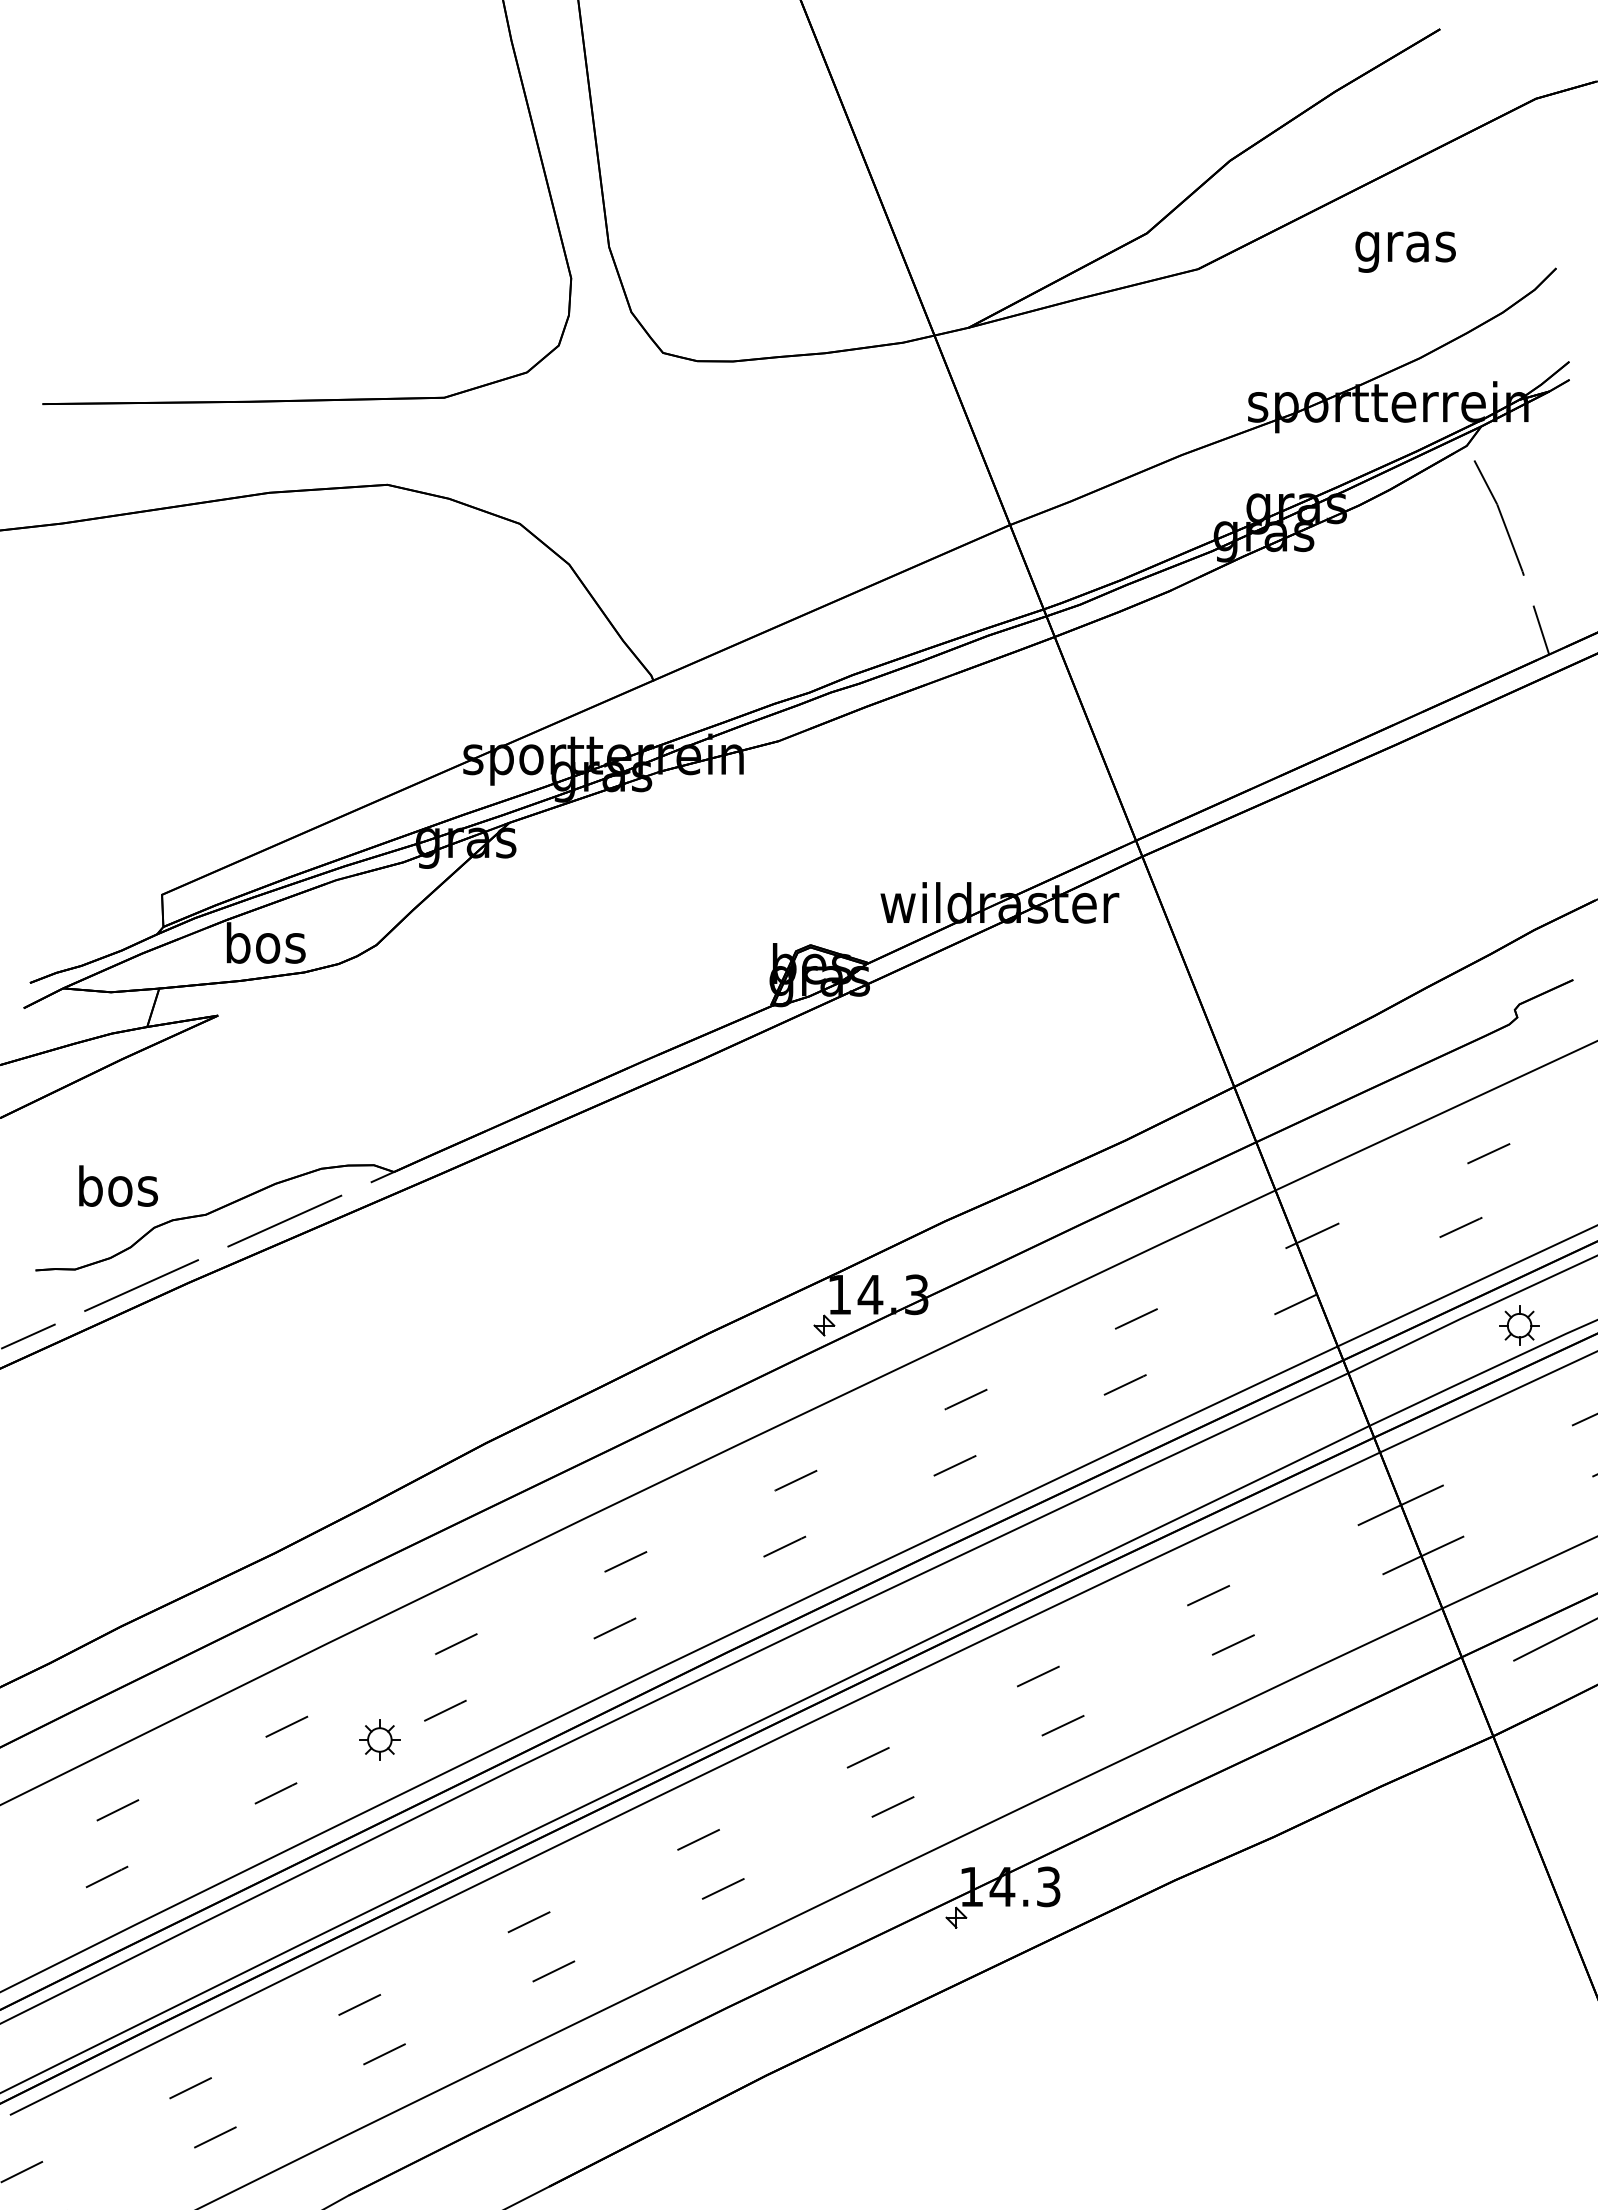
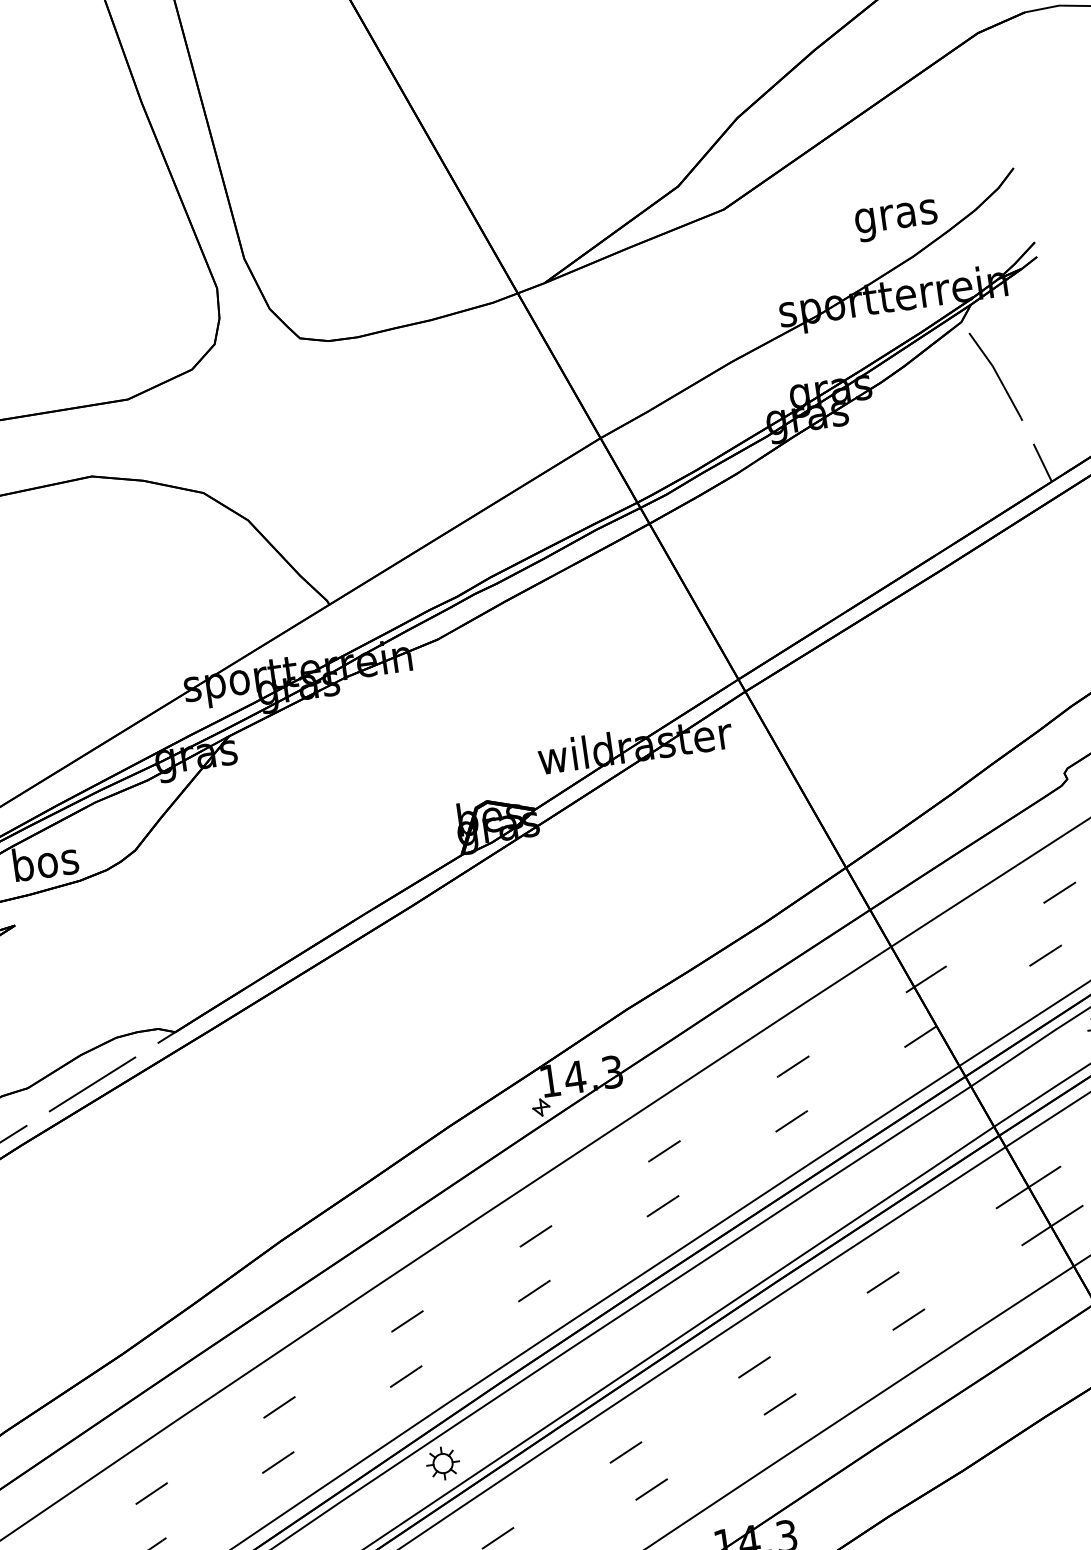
text: (1405, 251) -> (896, 220), moved
part: (379, 1739) -> (442, 1463), moved

